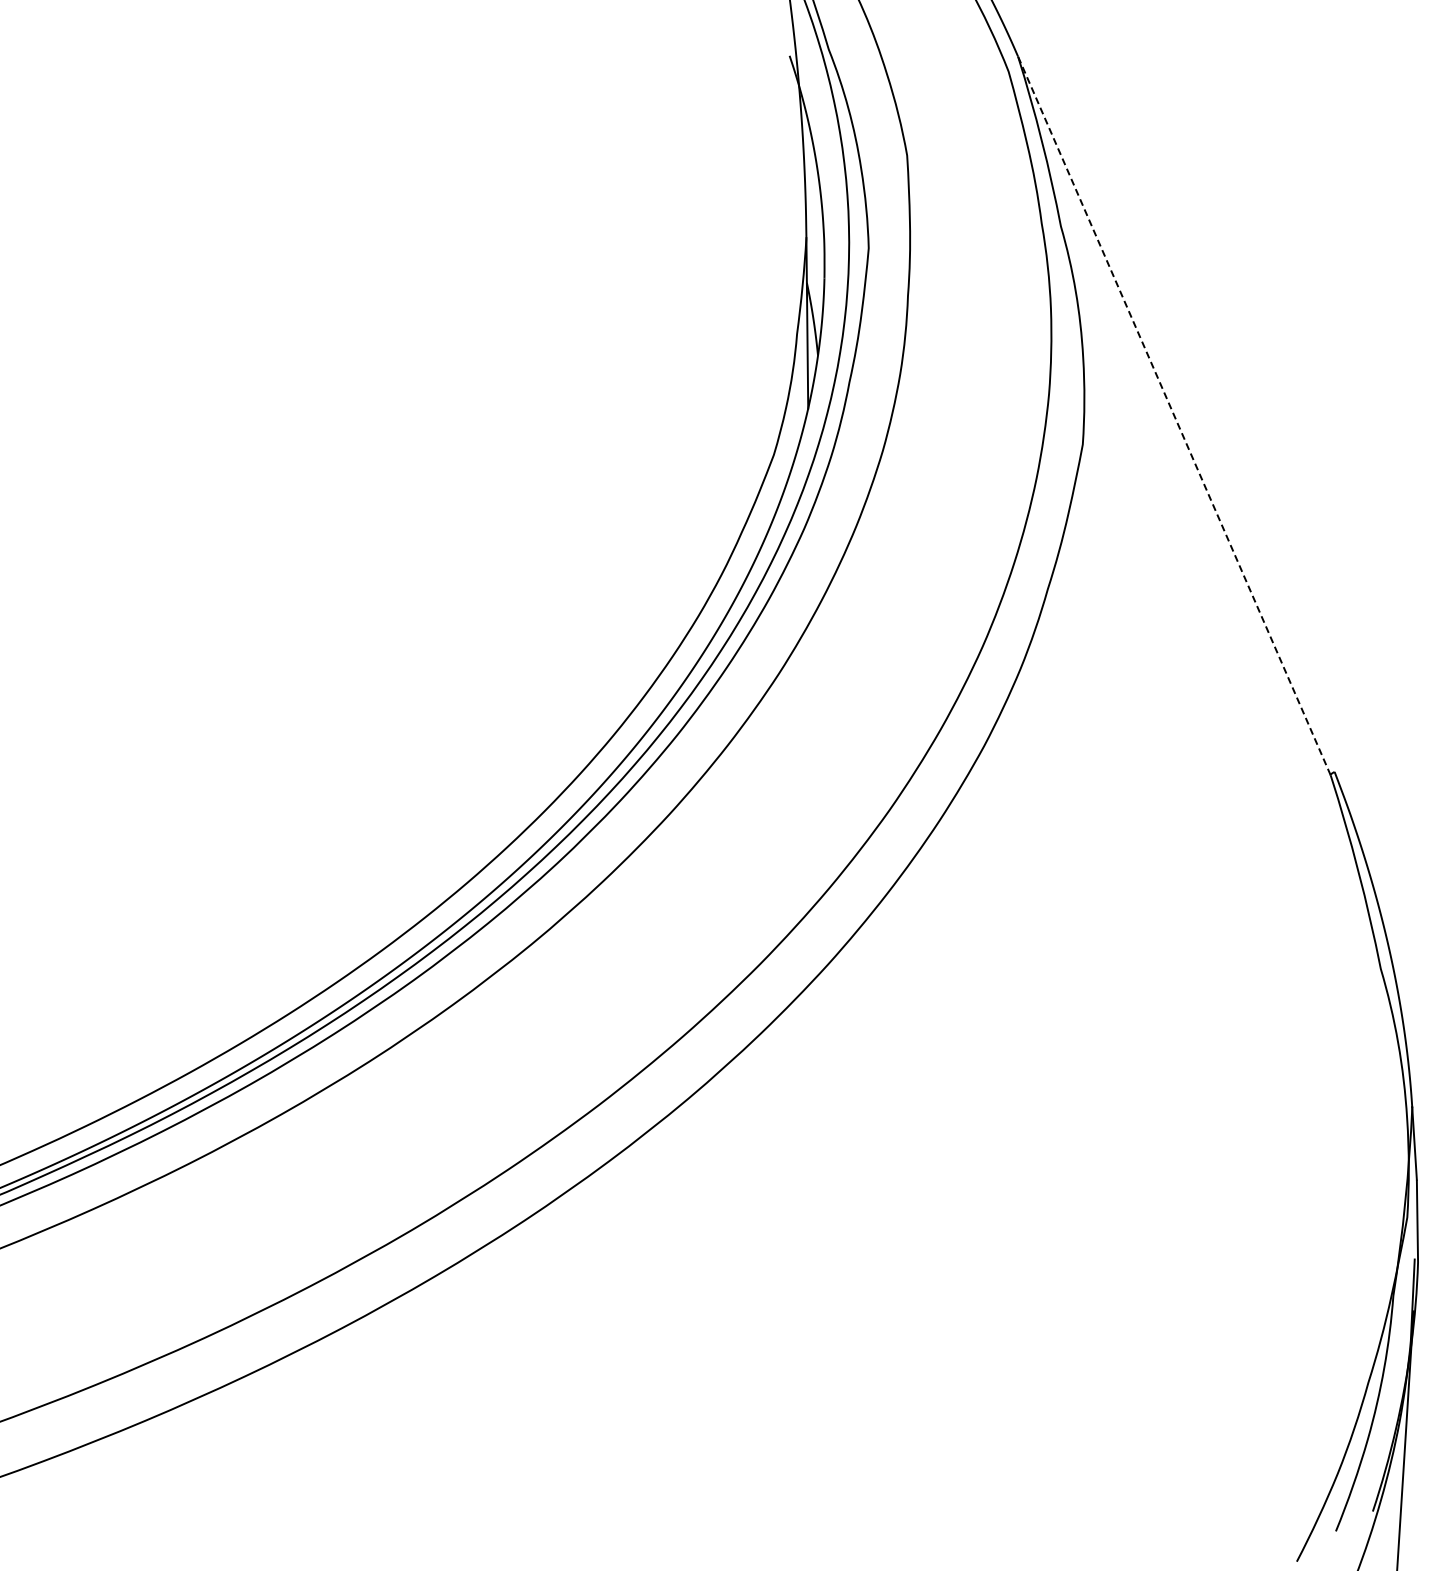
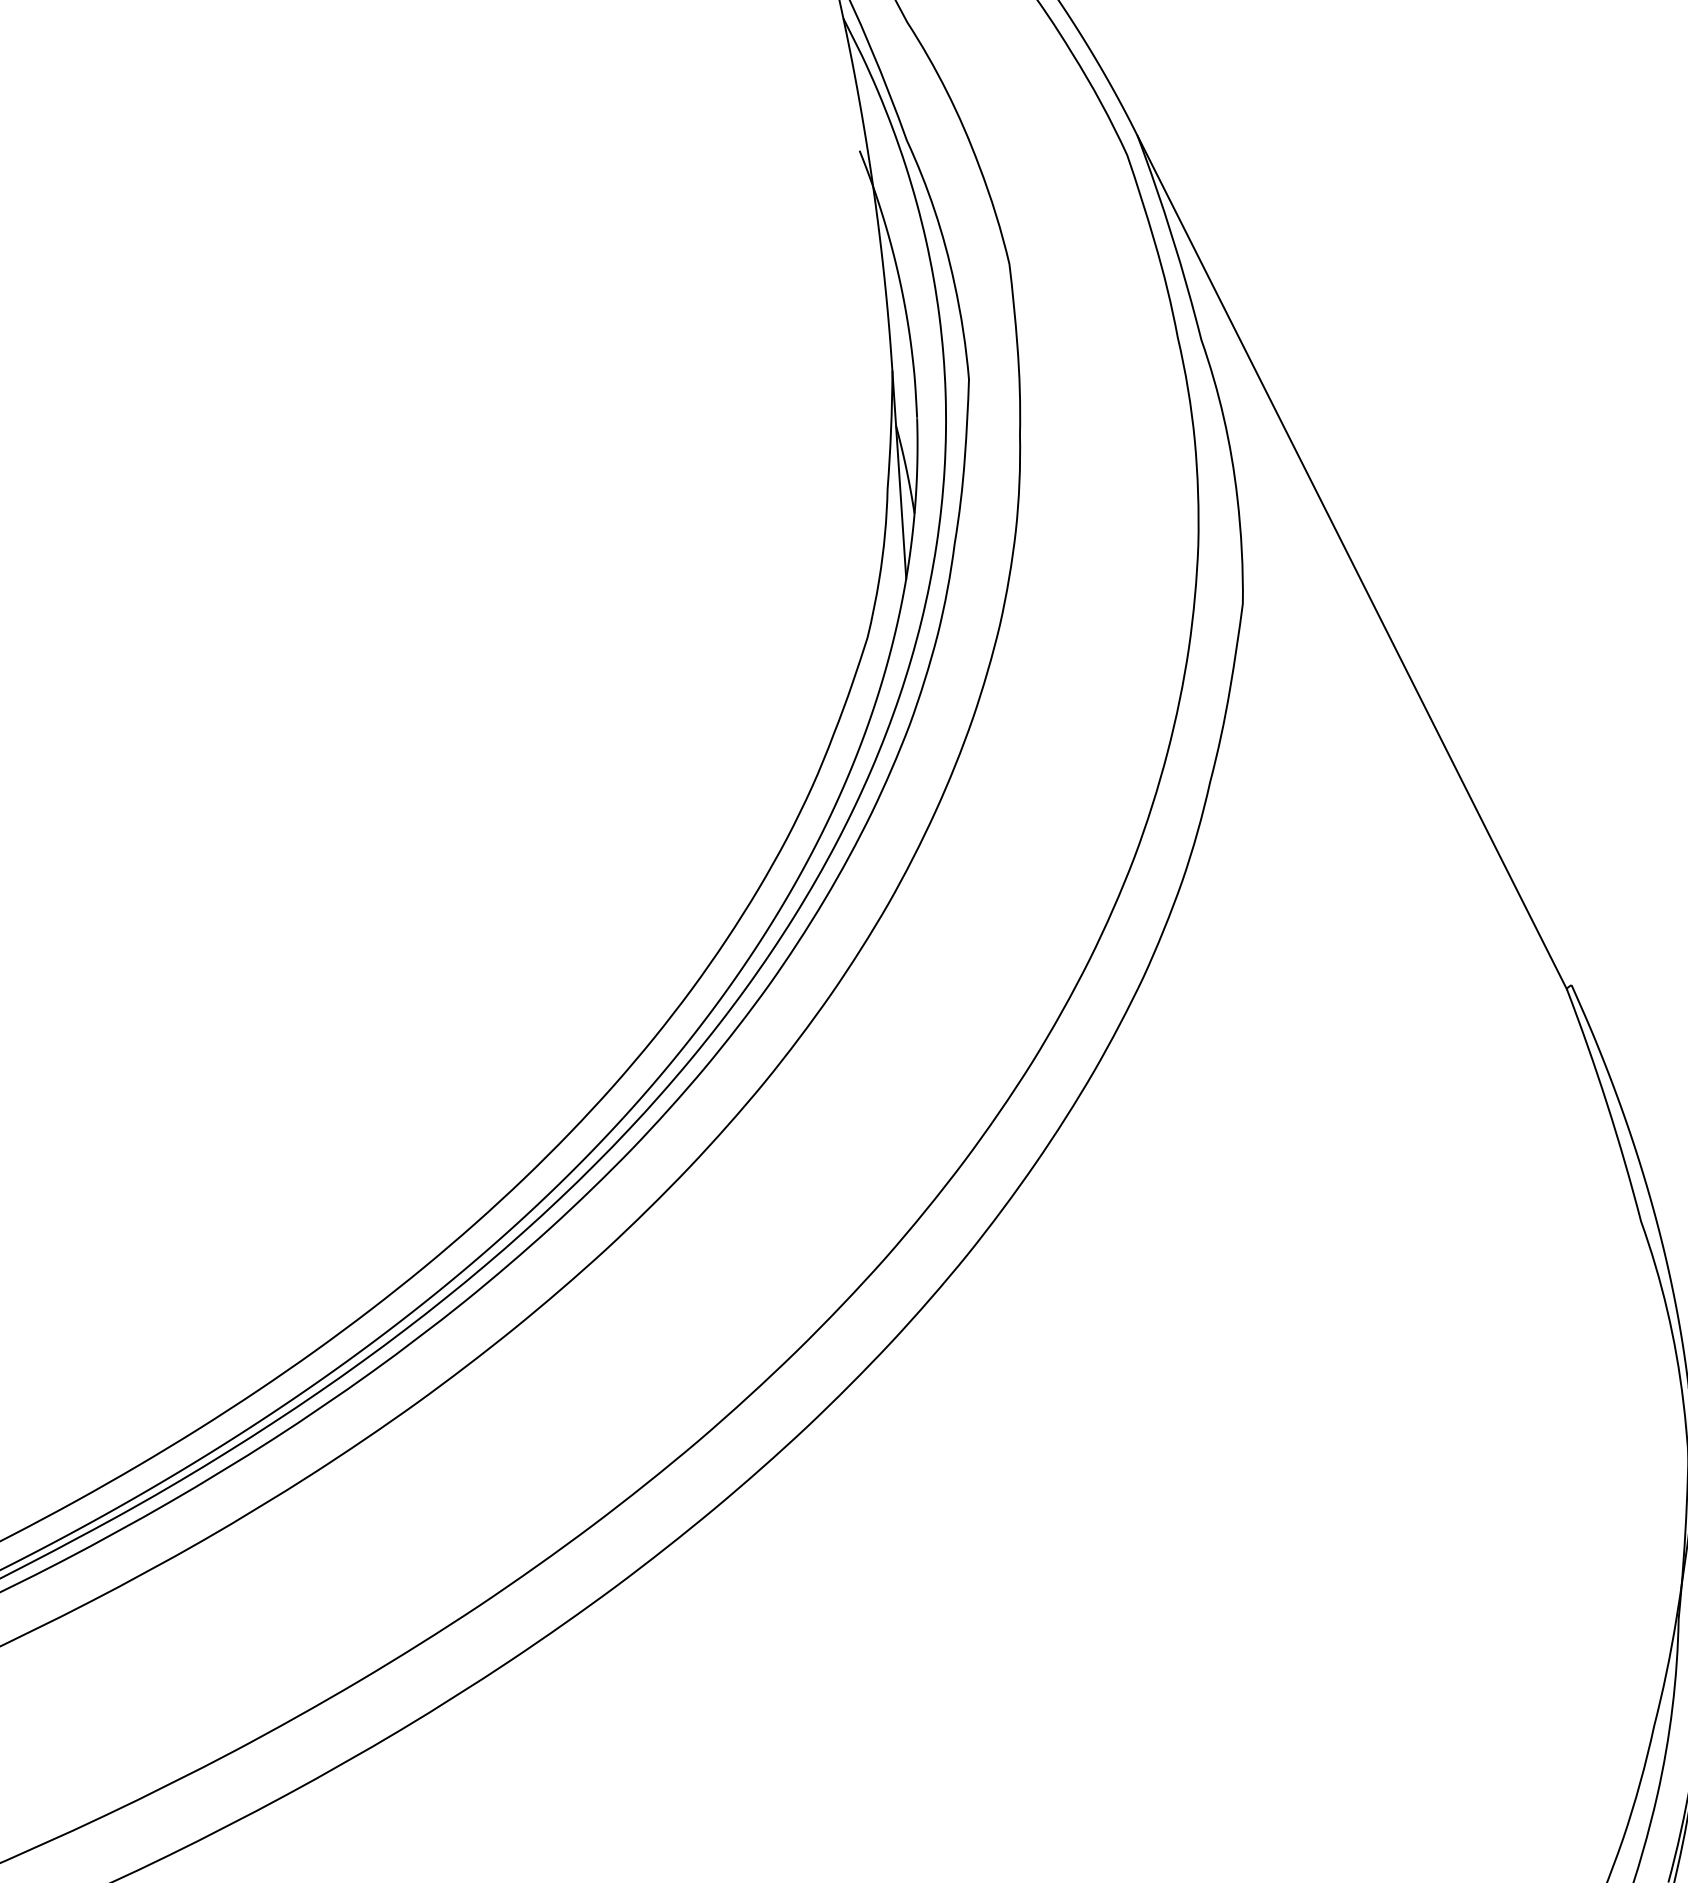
line: (1174, 415) -> (1352, 562), dashed -> solid

